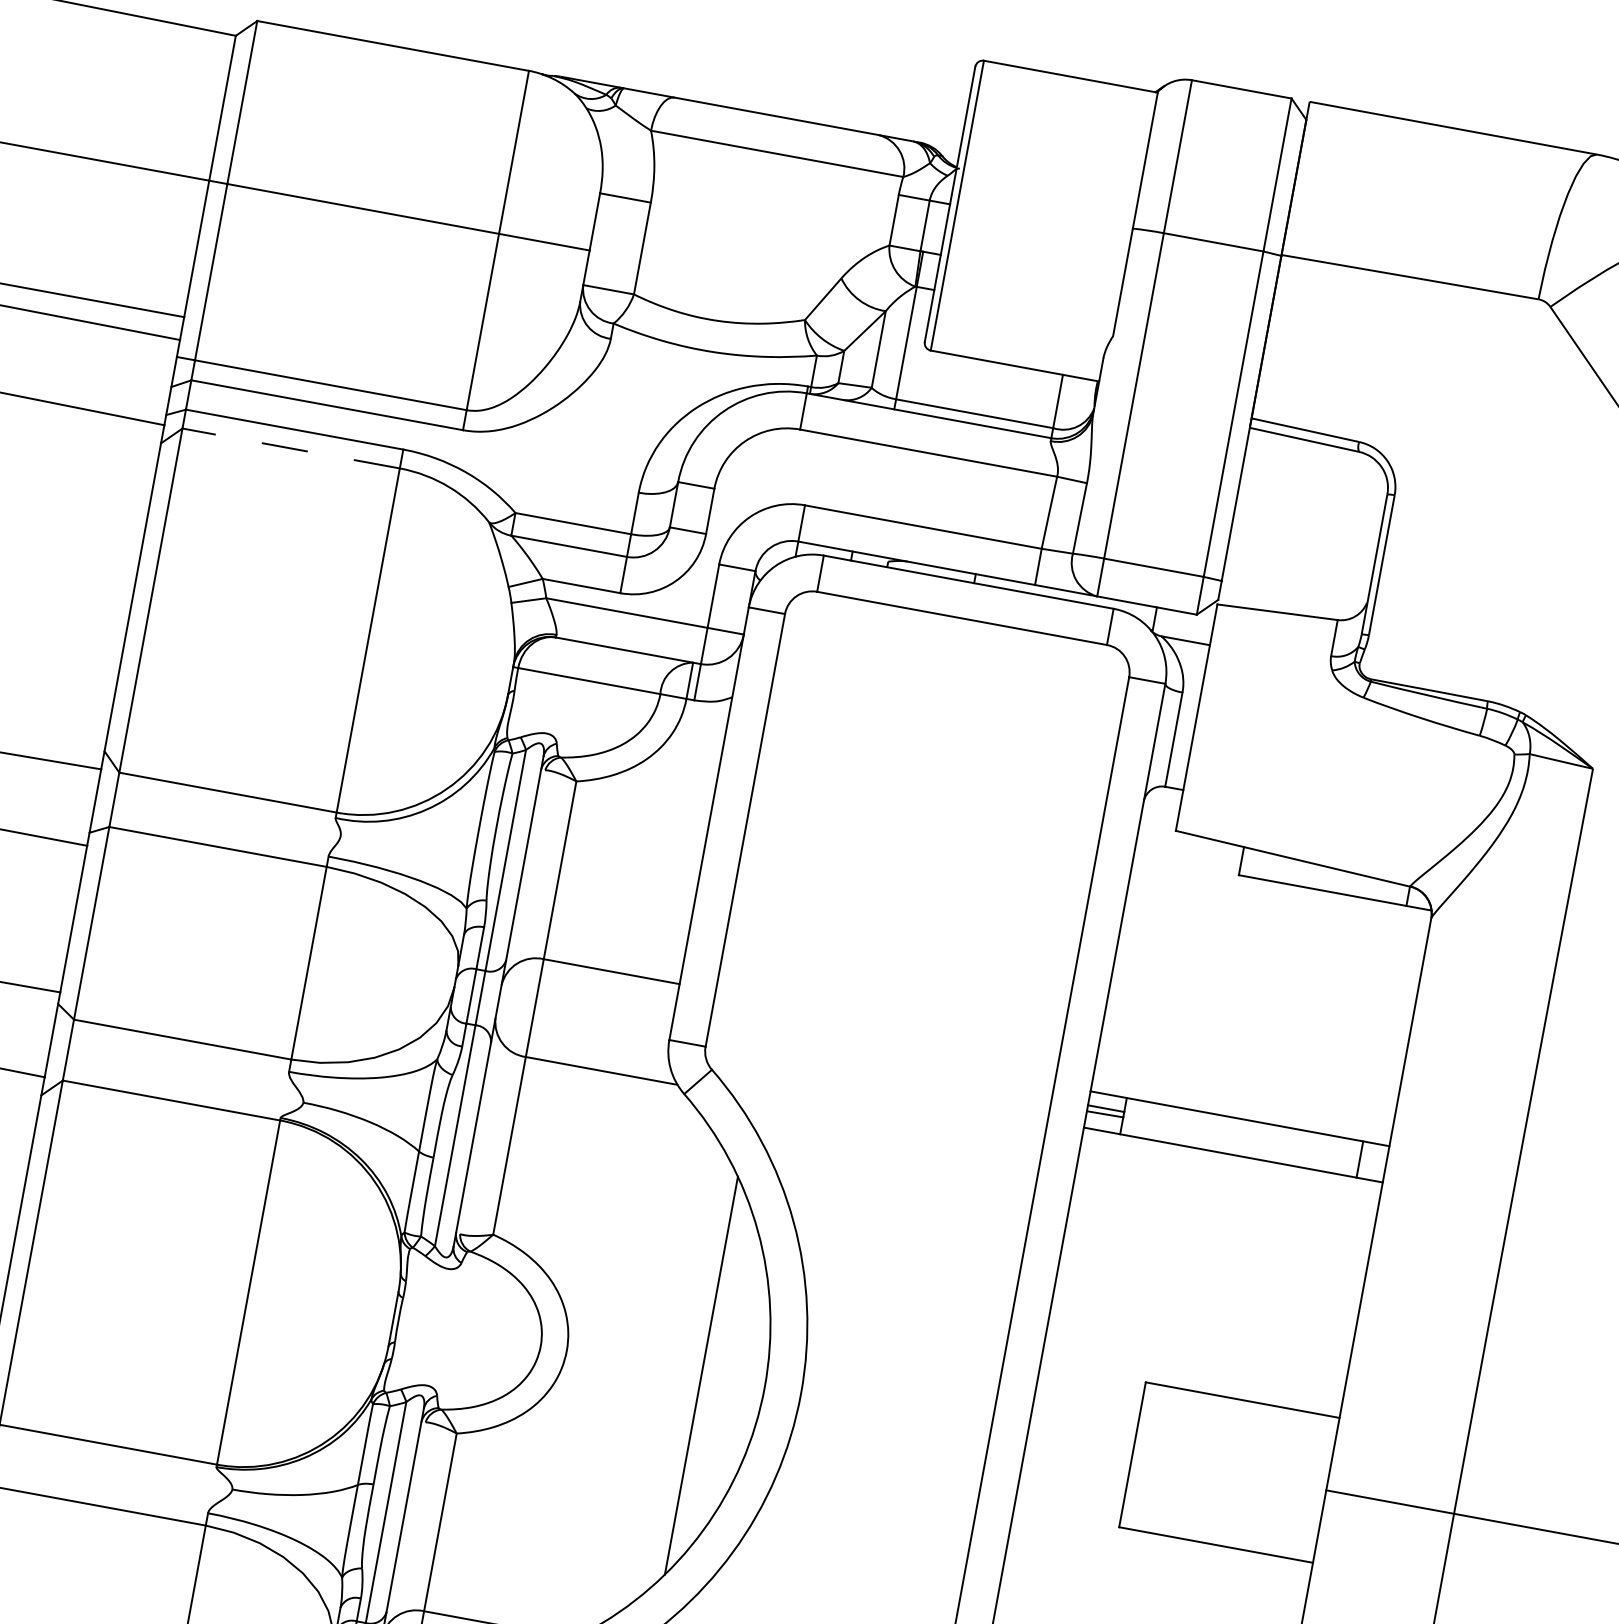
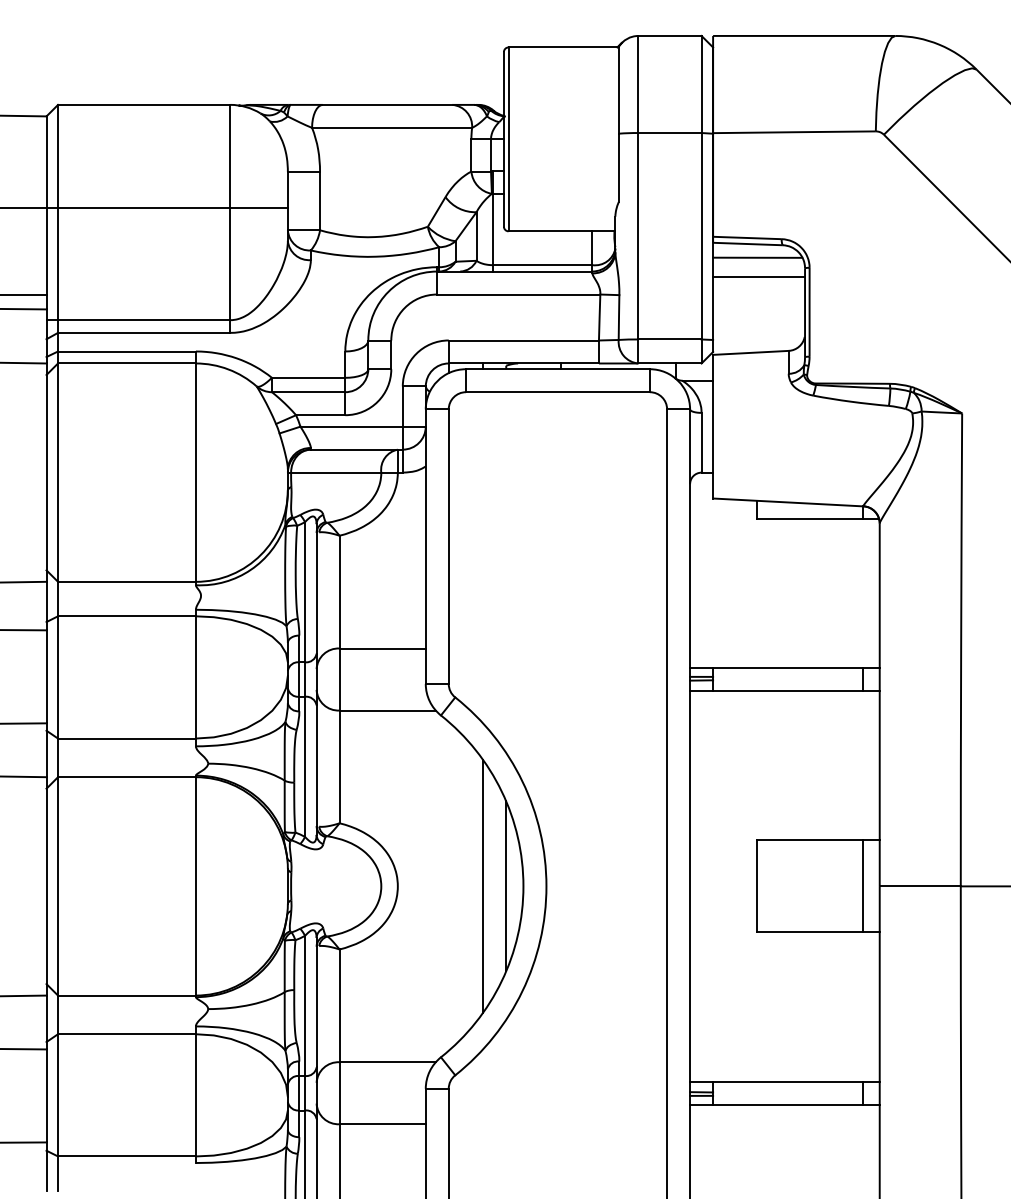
line: (290, 448) -> (126, 363), dashed -> solid
line: (1315, 463) -> (757, 257), added
line: (1312, 495) -> (759, 277), added
line: (738, 1382) -> (506, 886), added
line: (1300, 1485) -> (863, 886), added

